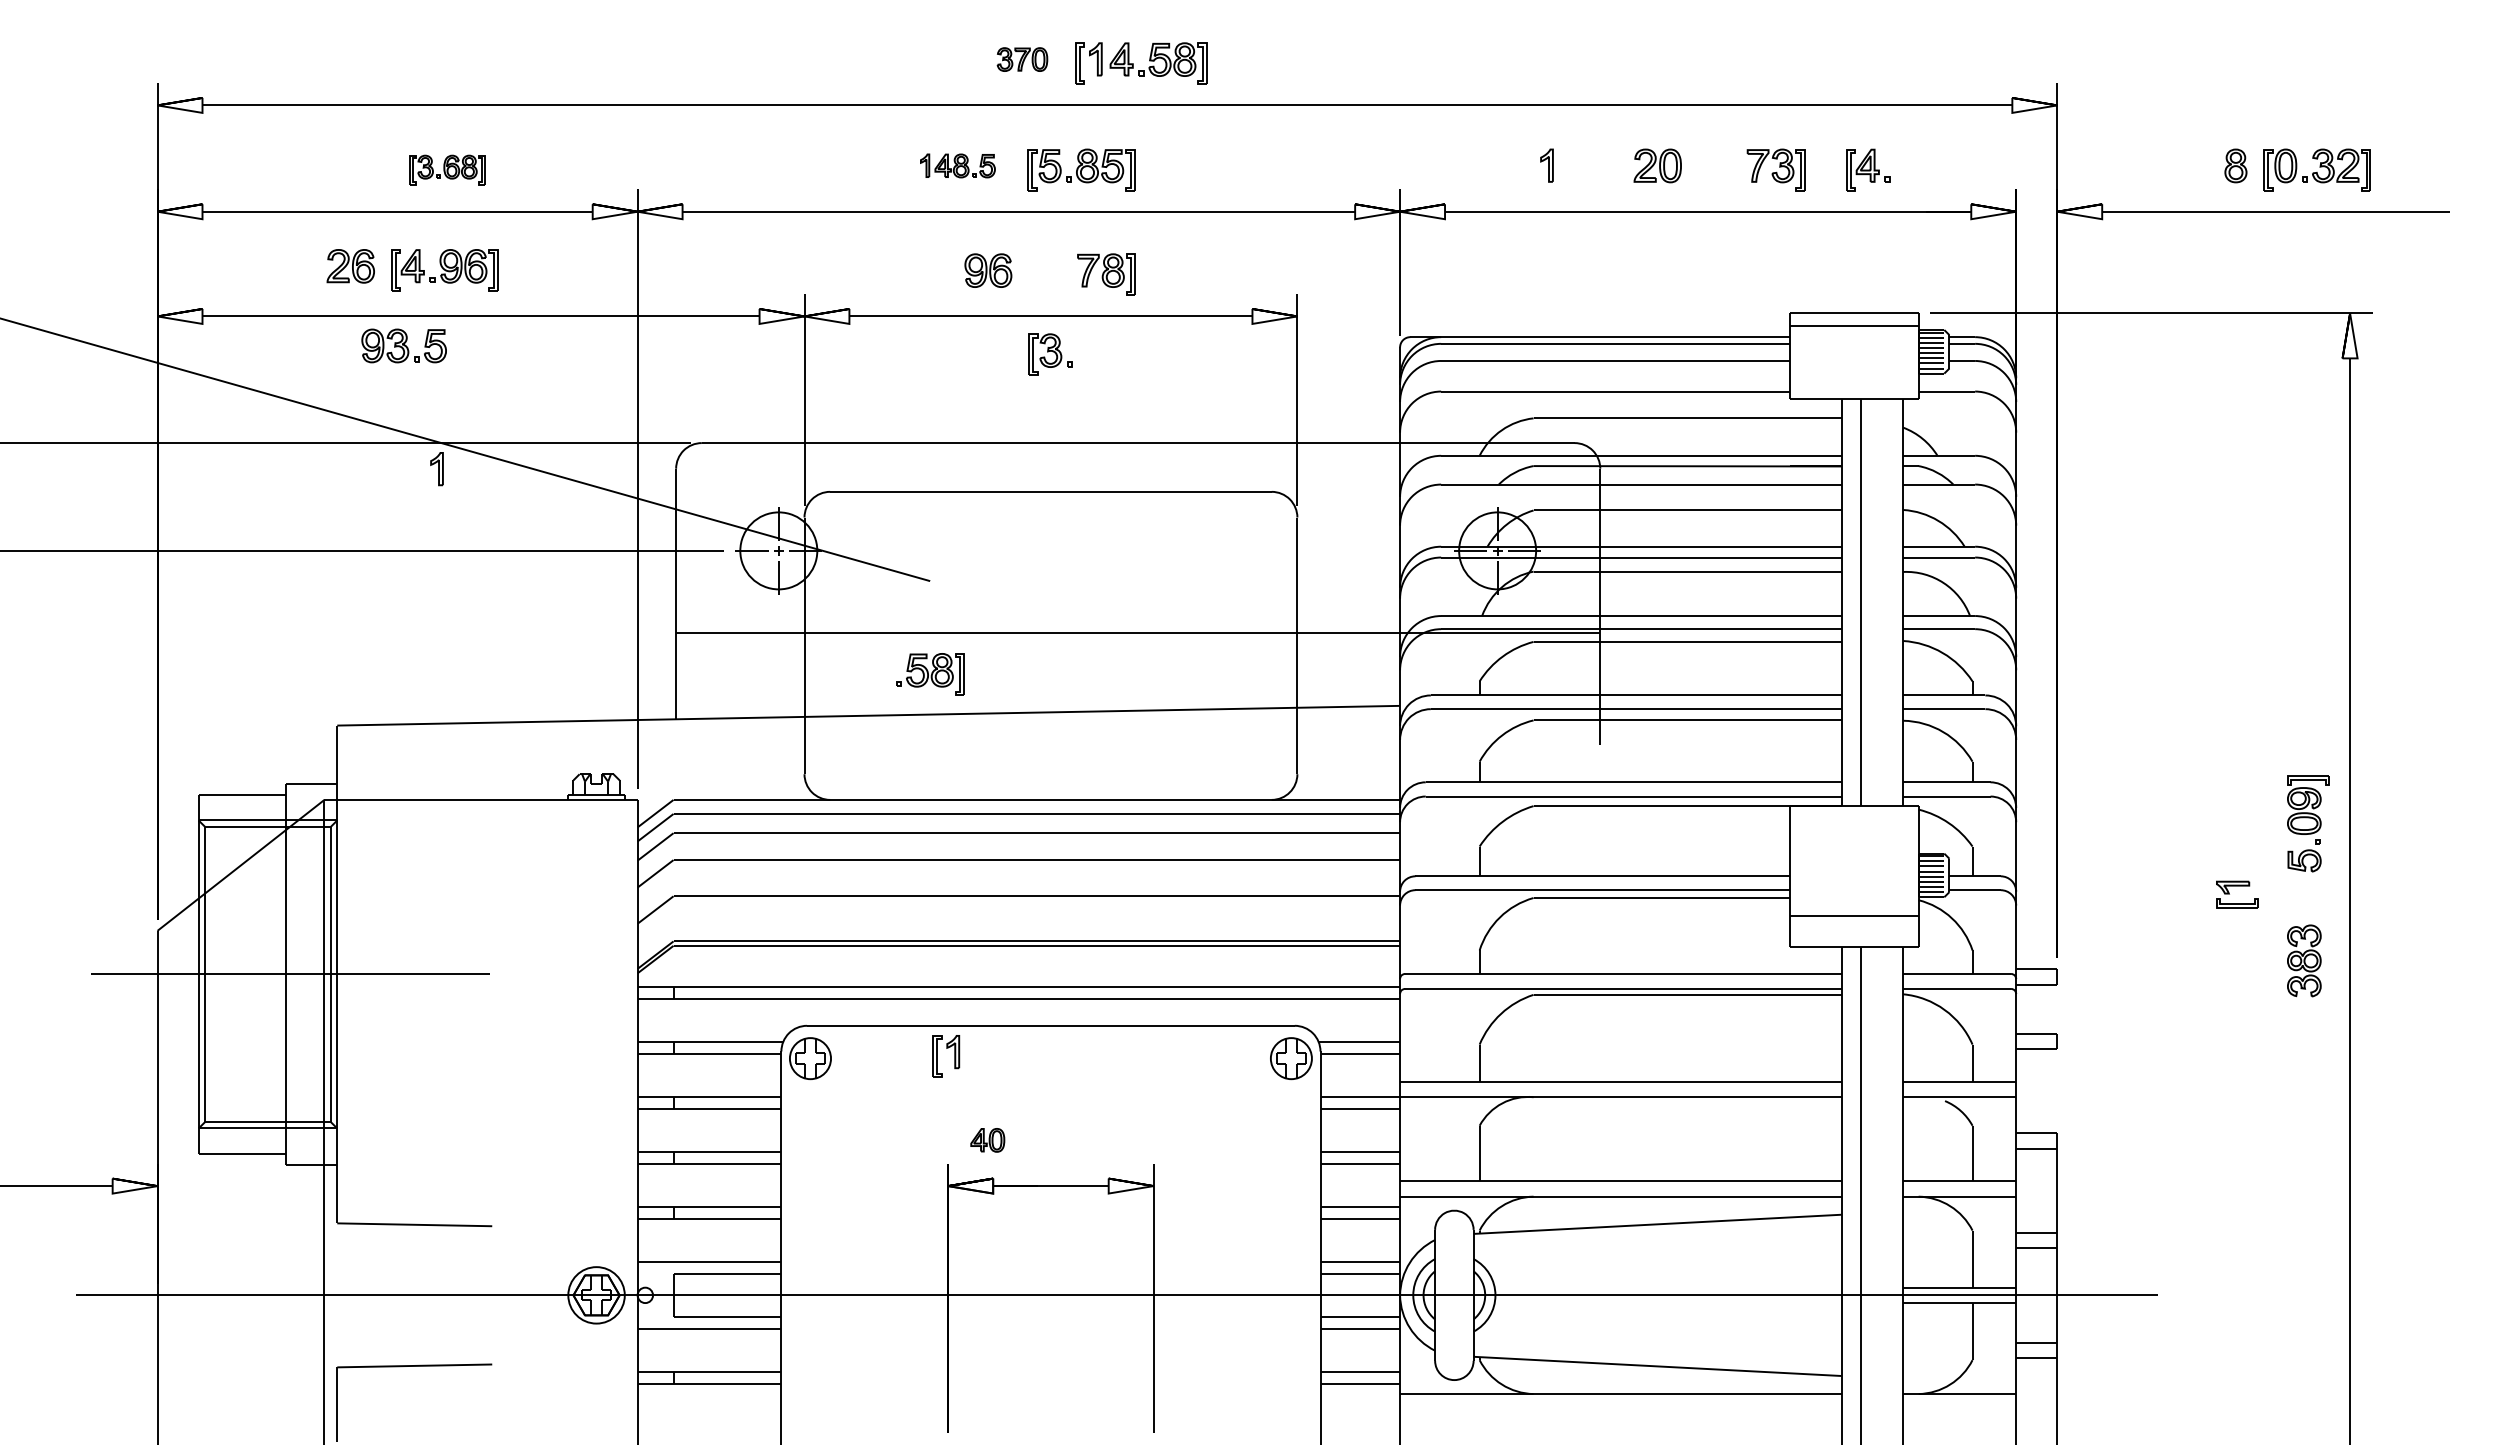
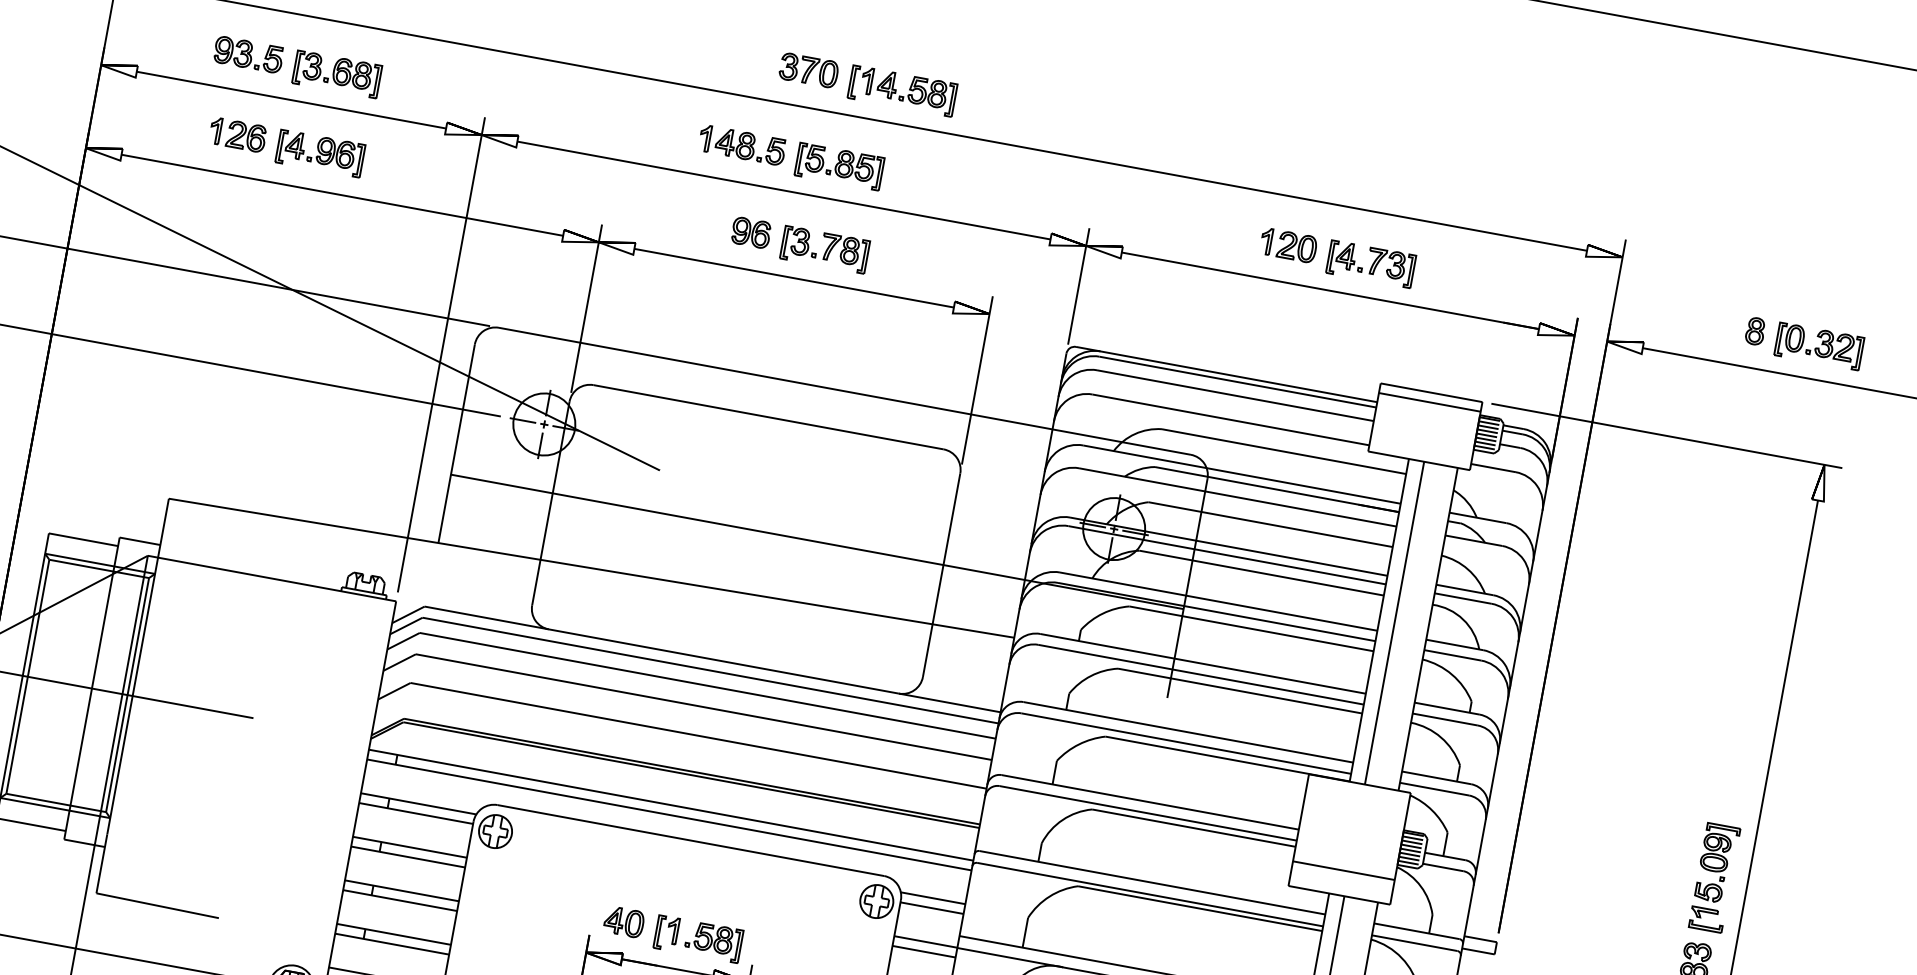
part: (1022, 59) -> (809, 70), size x1.43
part: (957, 165) -> (742, 144), size x1.43
part: (1546, 165) -> (1266, 241), moved
part: (447, 169) -> (337, 73), size x1.43
part: (1868, 169) -> (1346, 259), moved
part: (403, 345) -> (248, 54), moved
part: (1050, 354) -> (799, 244), moved
part: (436, 469) -> (215, 131), moved
part: (930, 674) -> (713, 942), moved
part: (2237, 886) -> (1708, 913), moved
part: (946, 1048) -> (668, 927), moved
part: (987, 1140) -> (623, 922), size x1.43

